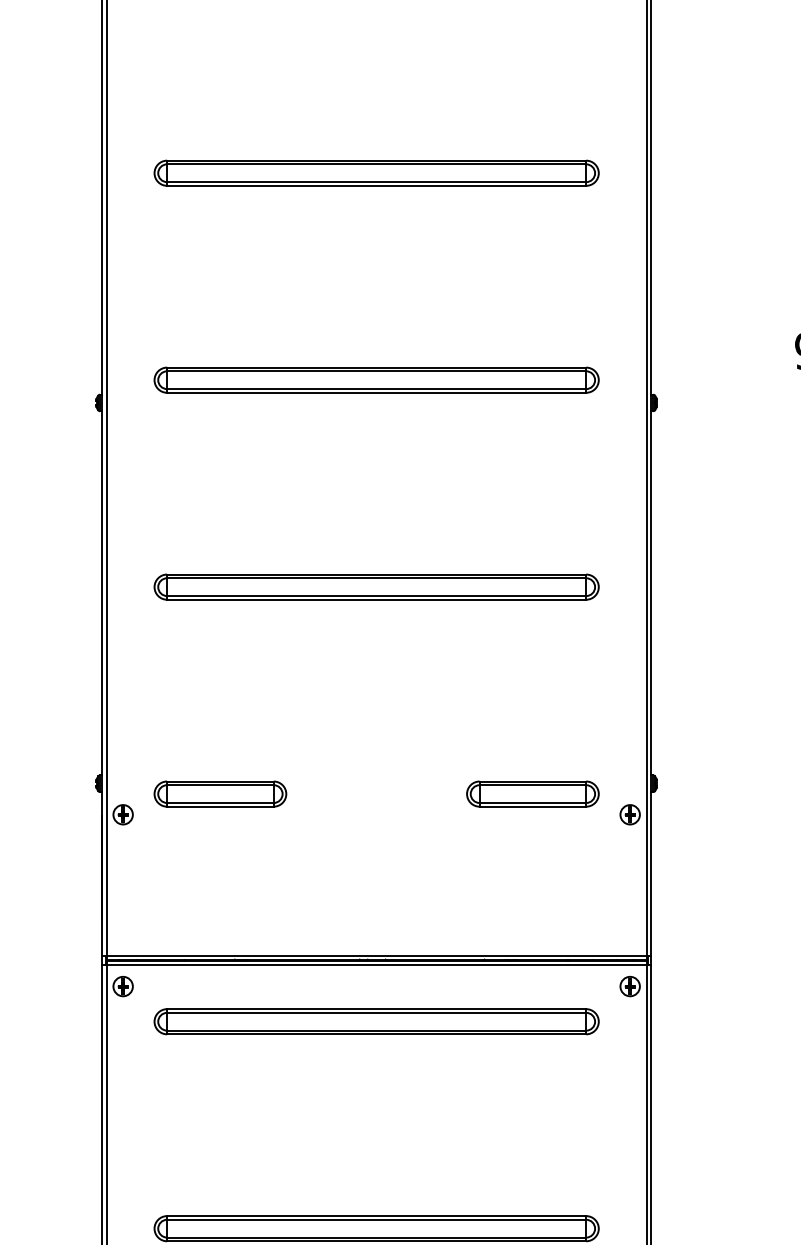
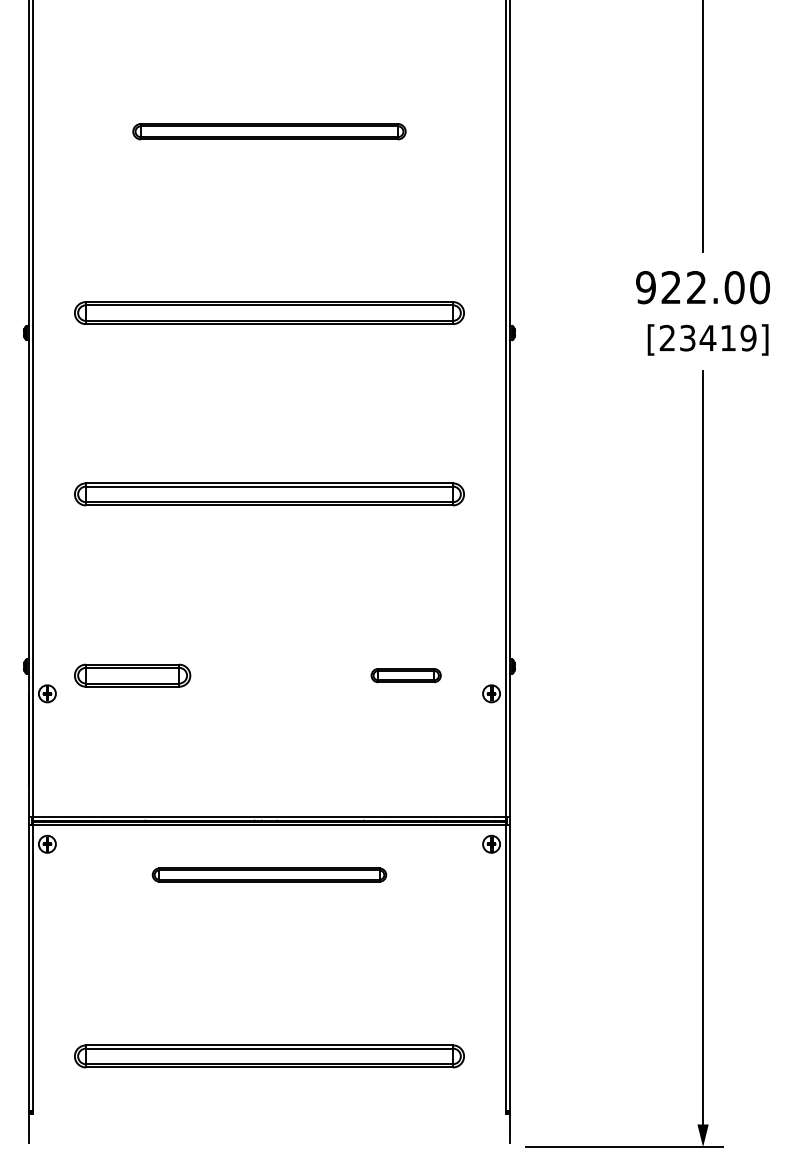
part: (376, 172) -> (269, 131), size x0.7
part: (531, 793) -> (405, 675), size x0.6
part: (376, 1021) -> (269, 874), size x0.6

